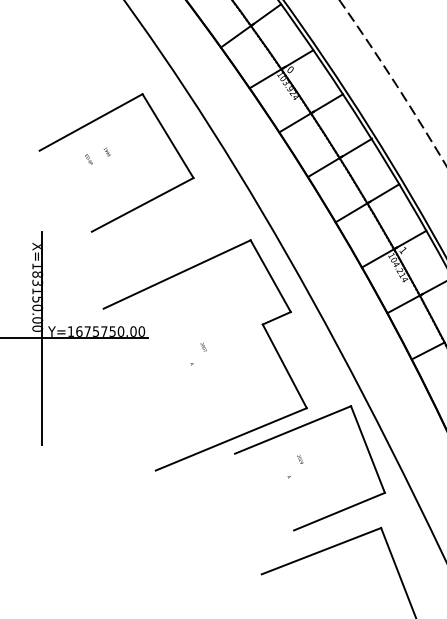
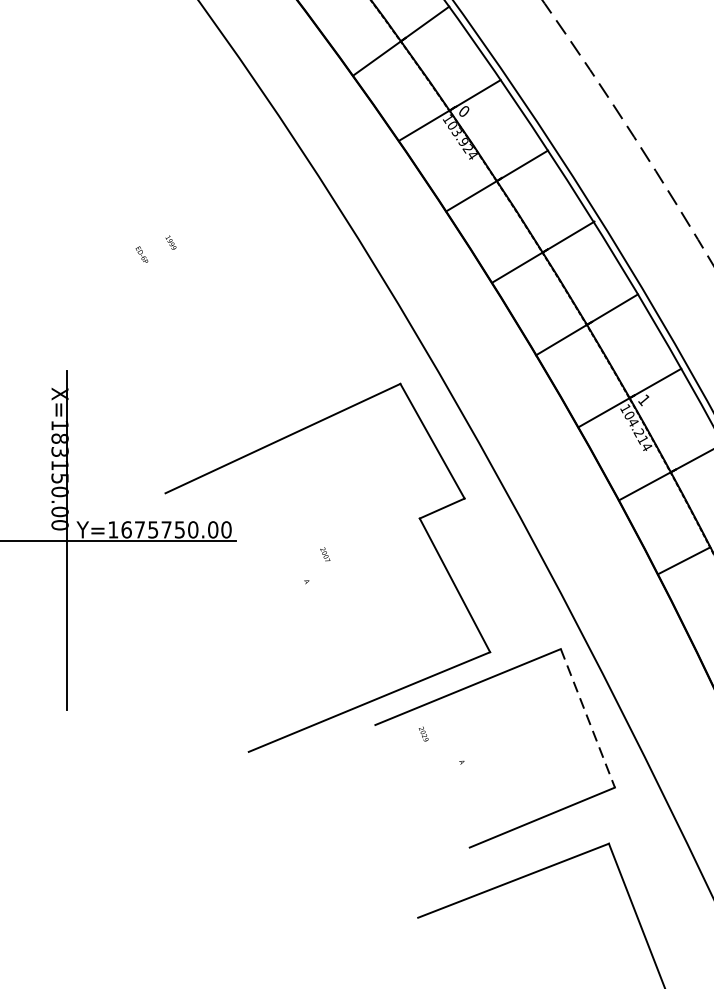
part: (95, 121) -> (152, 194), removed
line: (367, 449) -> (587, 718), solid -> dashed
text: (300, 459) -> (424, 734), moved

